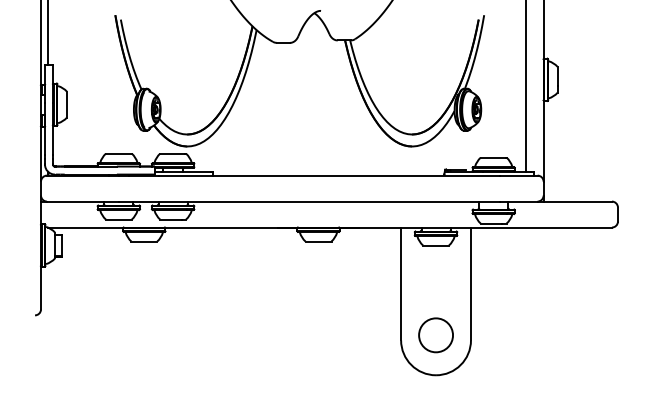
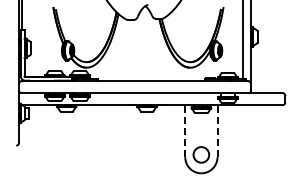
line: (401, 282) -> (185, 130), solid -> dashed
line: (470, 282) -> (217, 130), solid -> dashed

